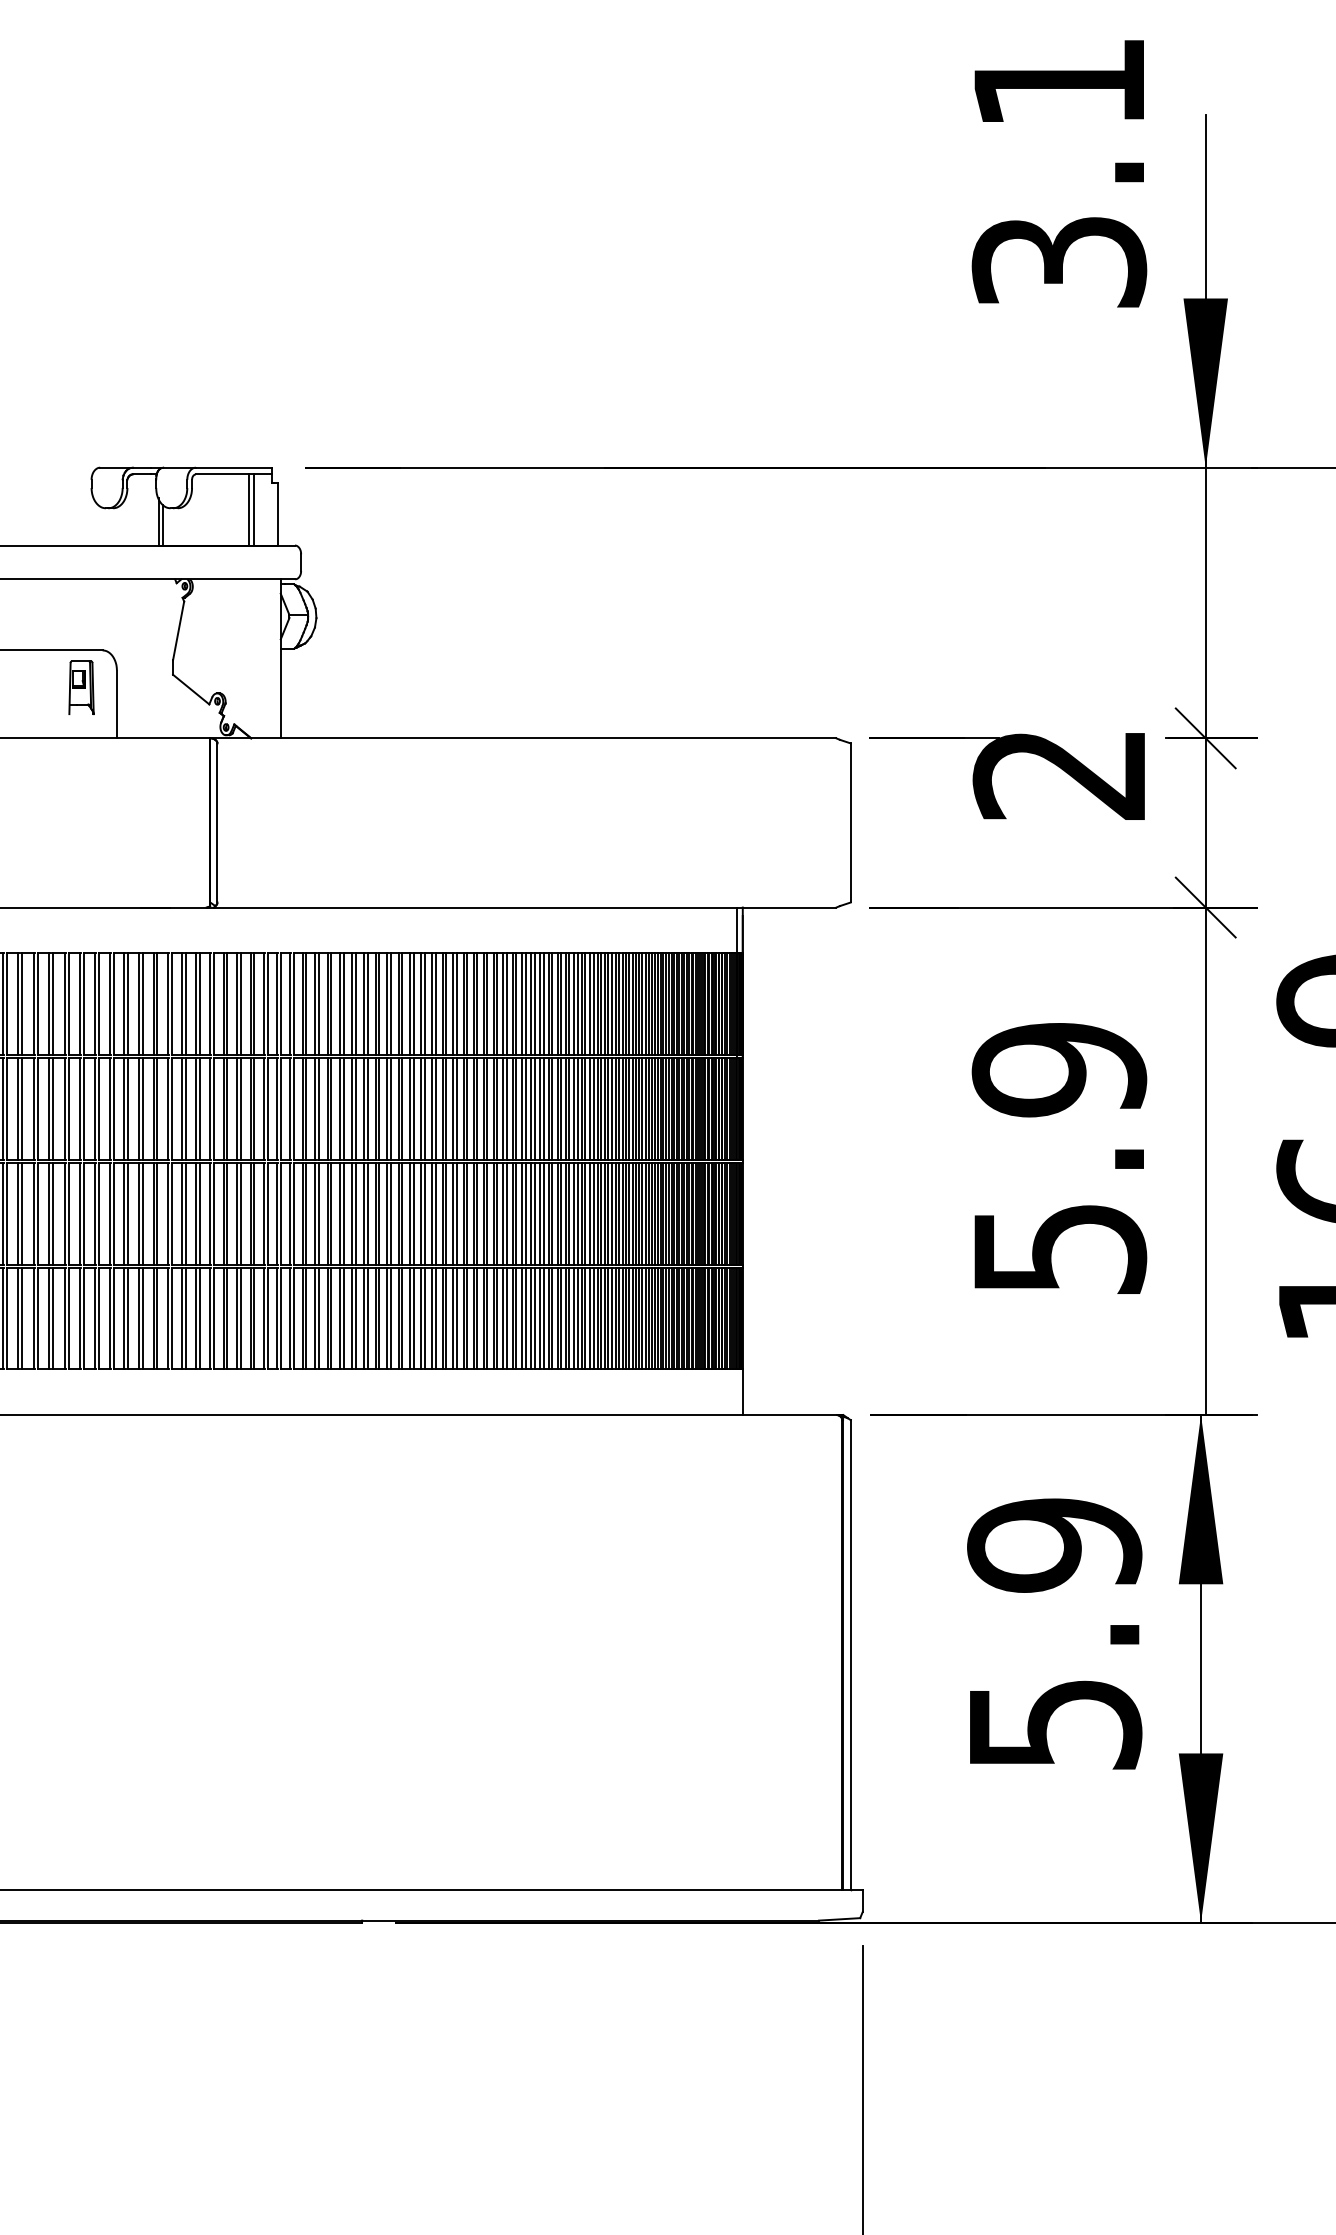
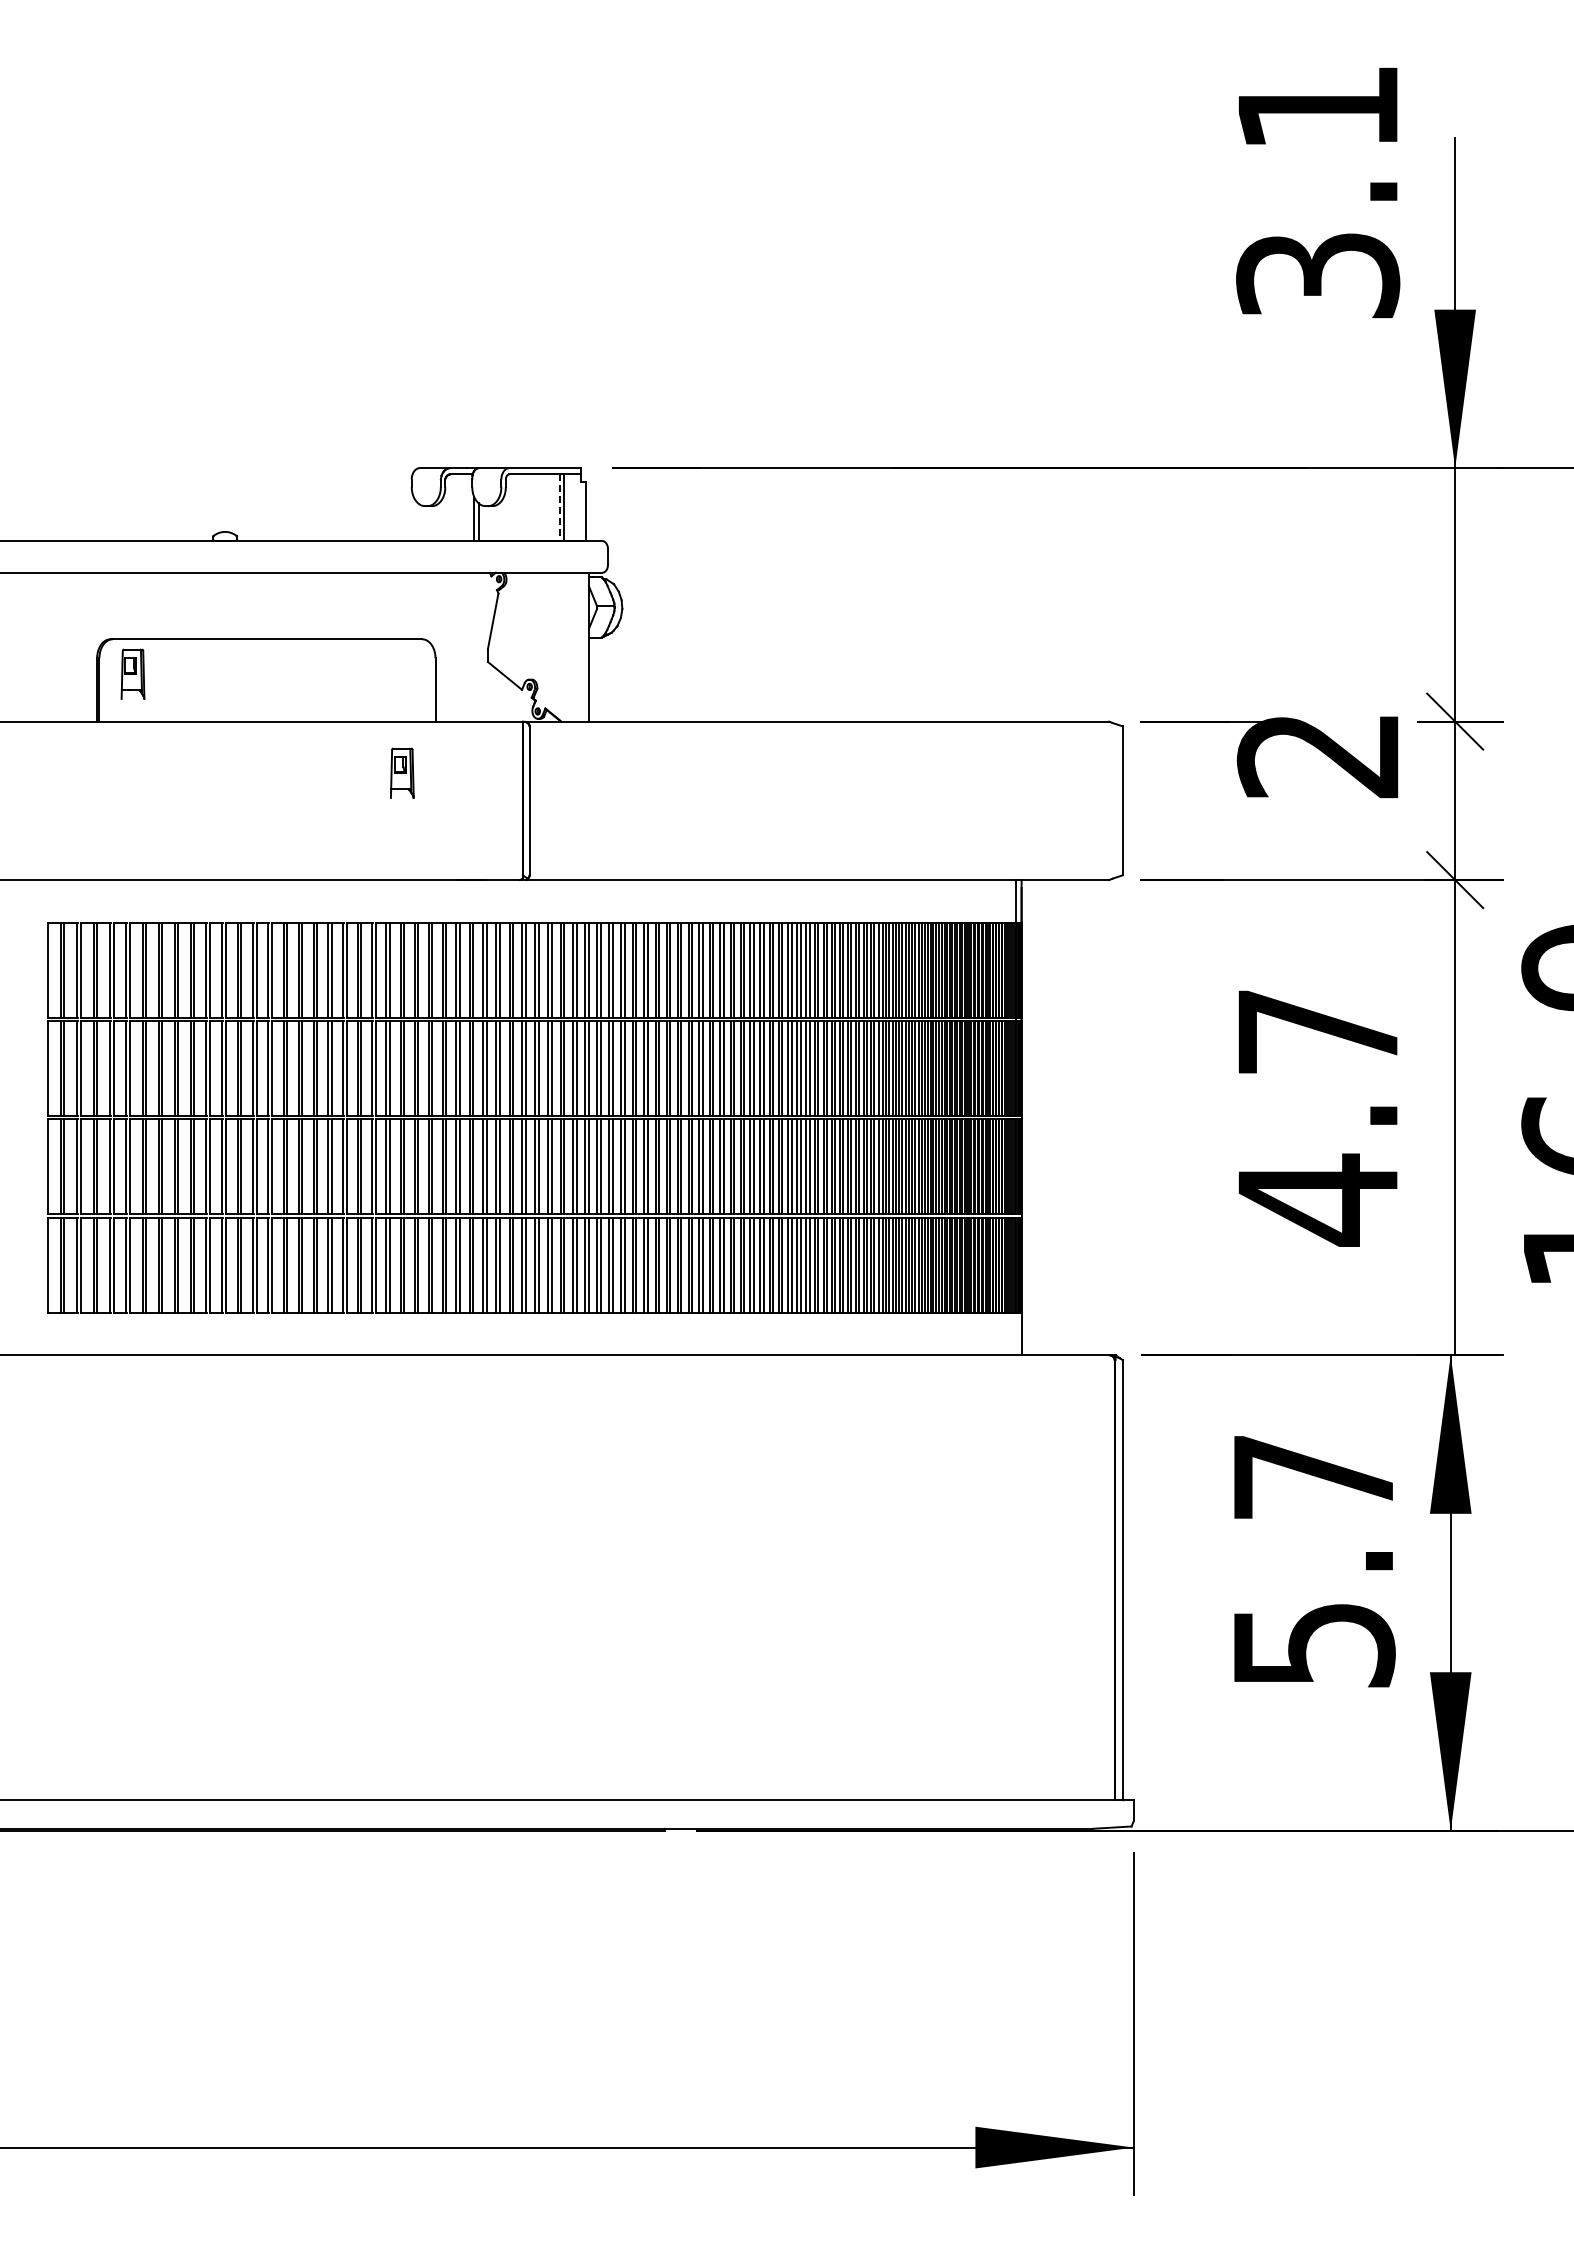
line: (249, 510) -> (559, 508), solid -> dashed
part: (81, 686) -> (402, 772), moved
text: (1059, 1161) -> (1318, 1117), 5.9 -> 4.7
text: (1054, 1545) -> (1313, 1477), 5.9 -> 5.7

